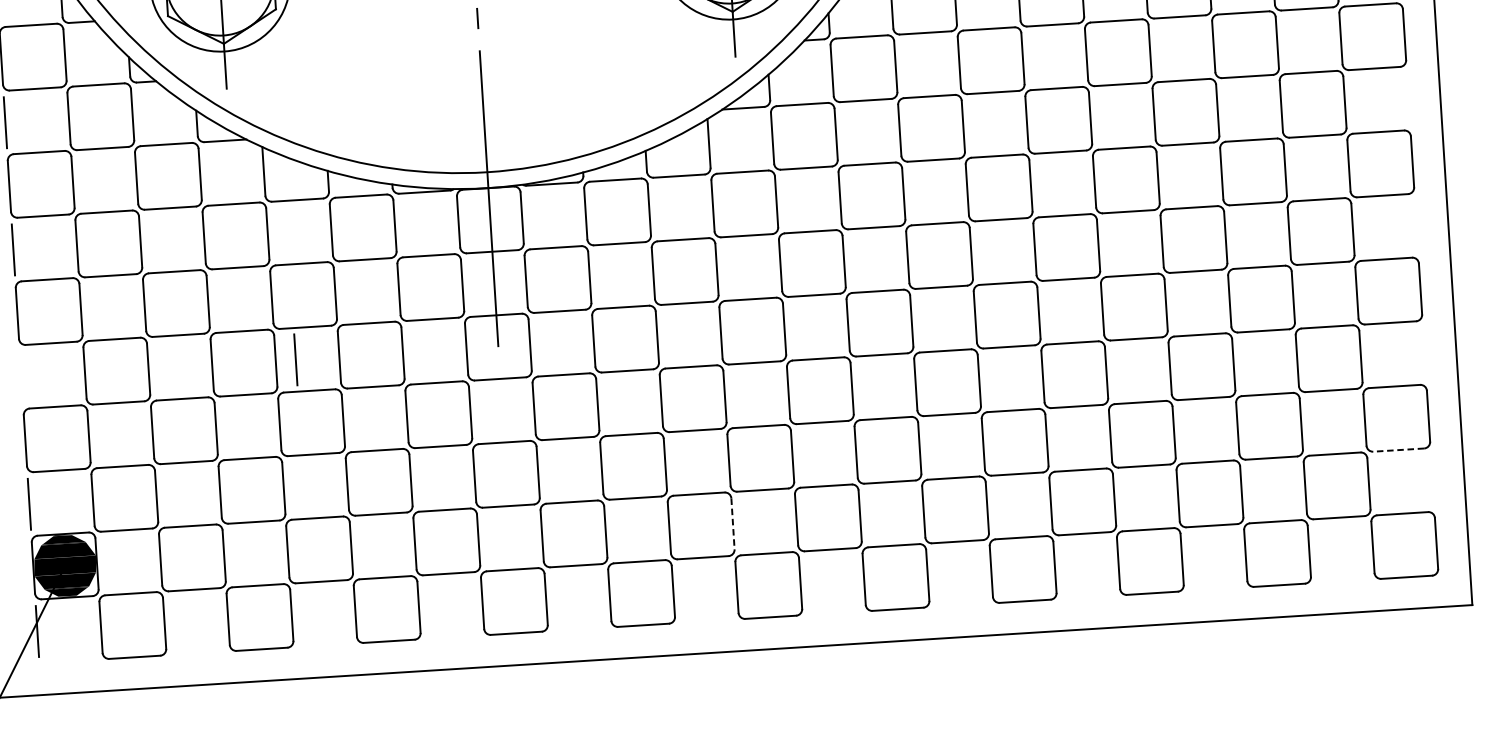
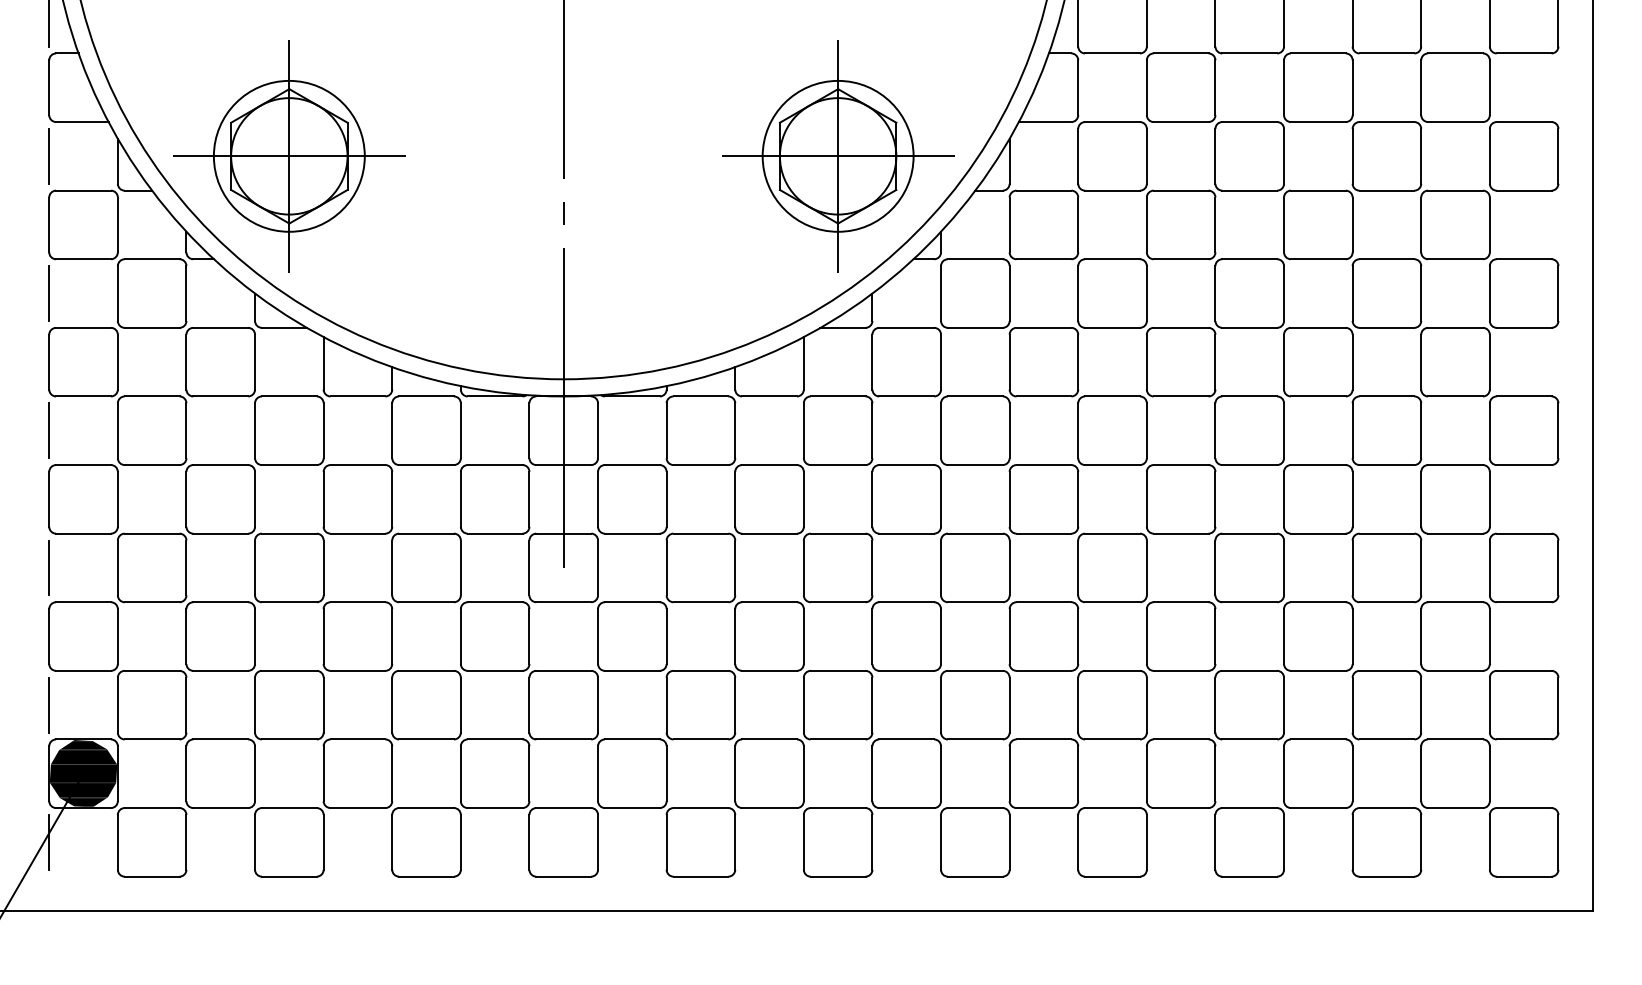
line: (295, 359) -> (48, 567), moved
line: (1398, 450) -> (1523, 739), dashed -> solid
line: (732, 524) -> (803, 774), dashed -> solid

